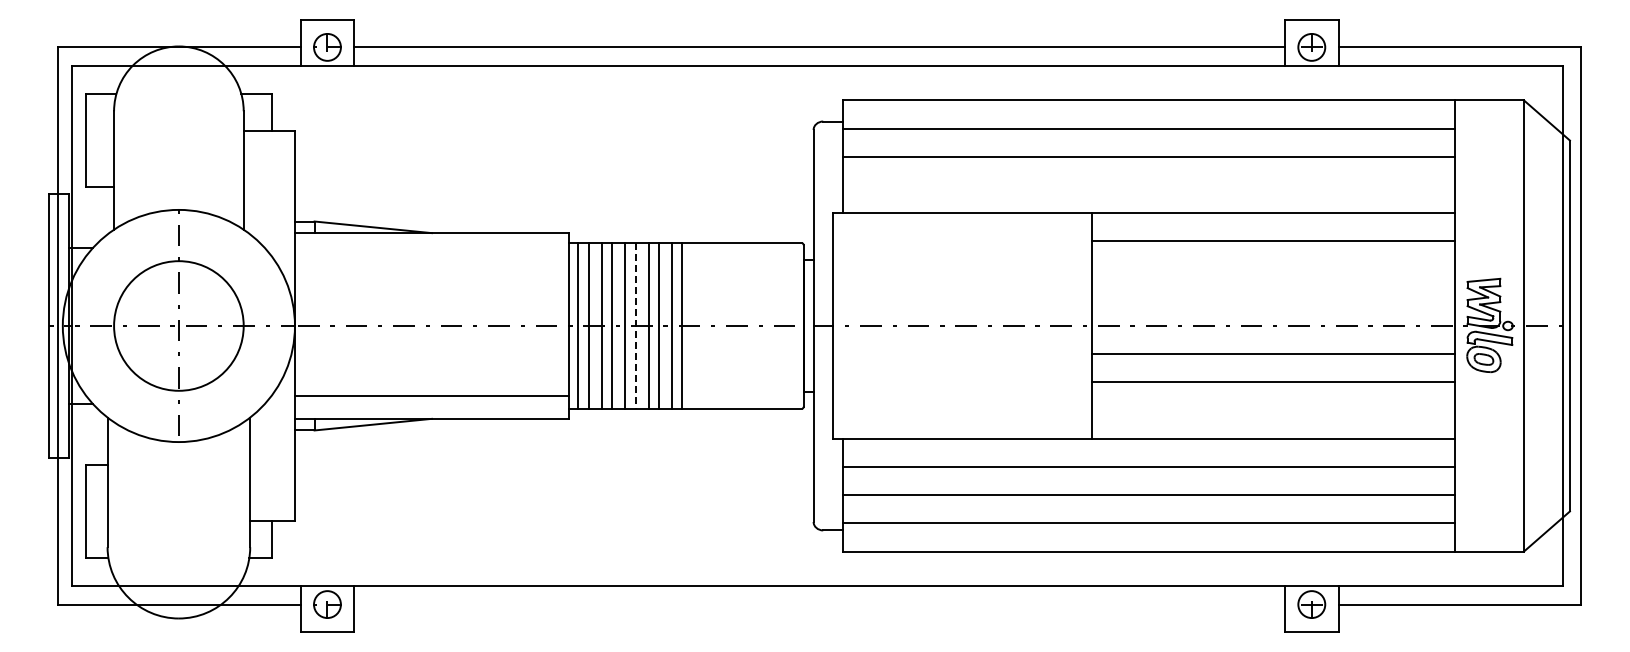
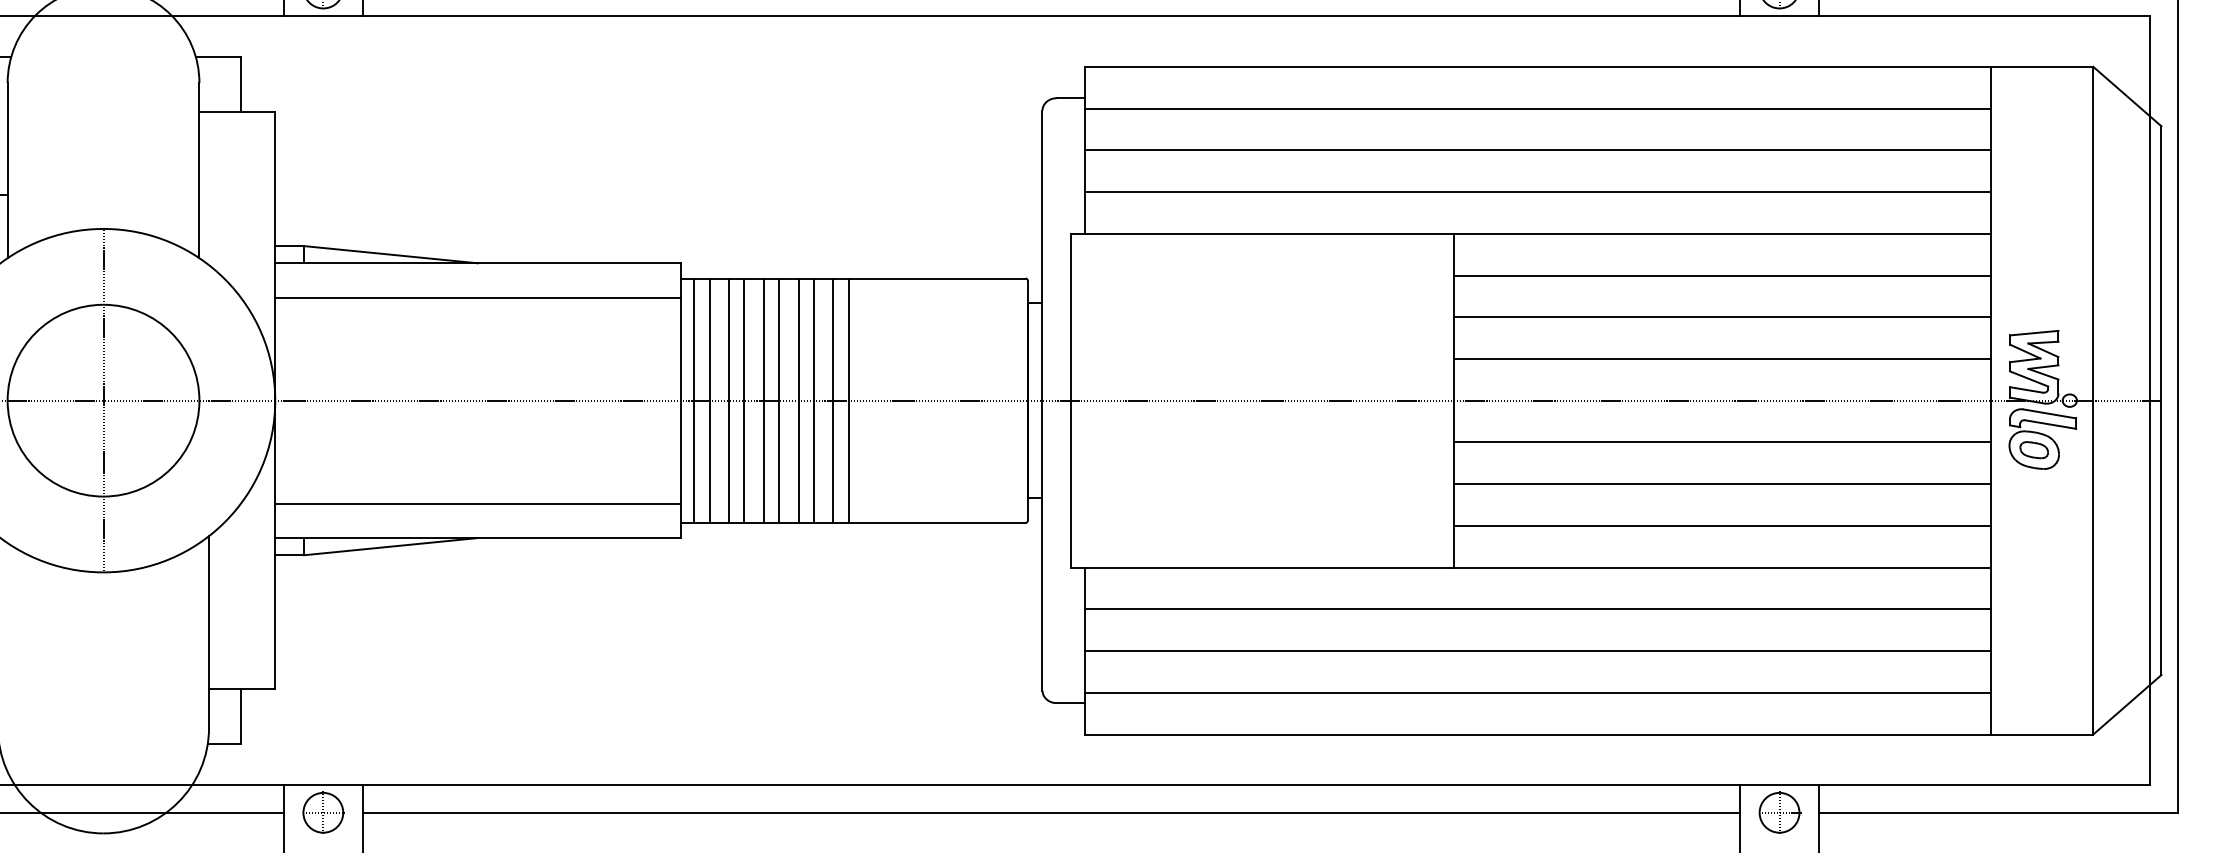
line: (1148, 184) -> (1537, 191), added
line: (431, 256) -> (477, 297), added
line: (1272, 269) -> (1721, 317), added
line: (1272, 297) -> (1721, 358), added
line: (635, 326) -> (779, 401), dashed -> solid
line: (1272, 410) -> (1721, 525), added
line: (819, 604) -> (1051, 812), added

